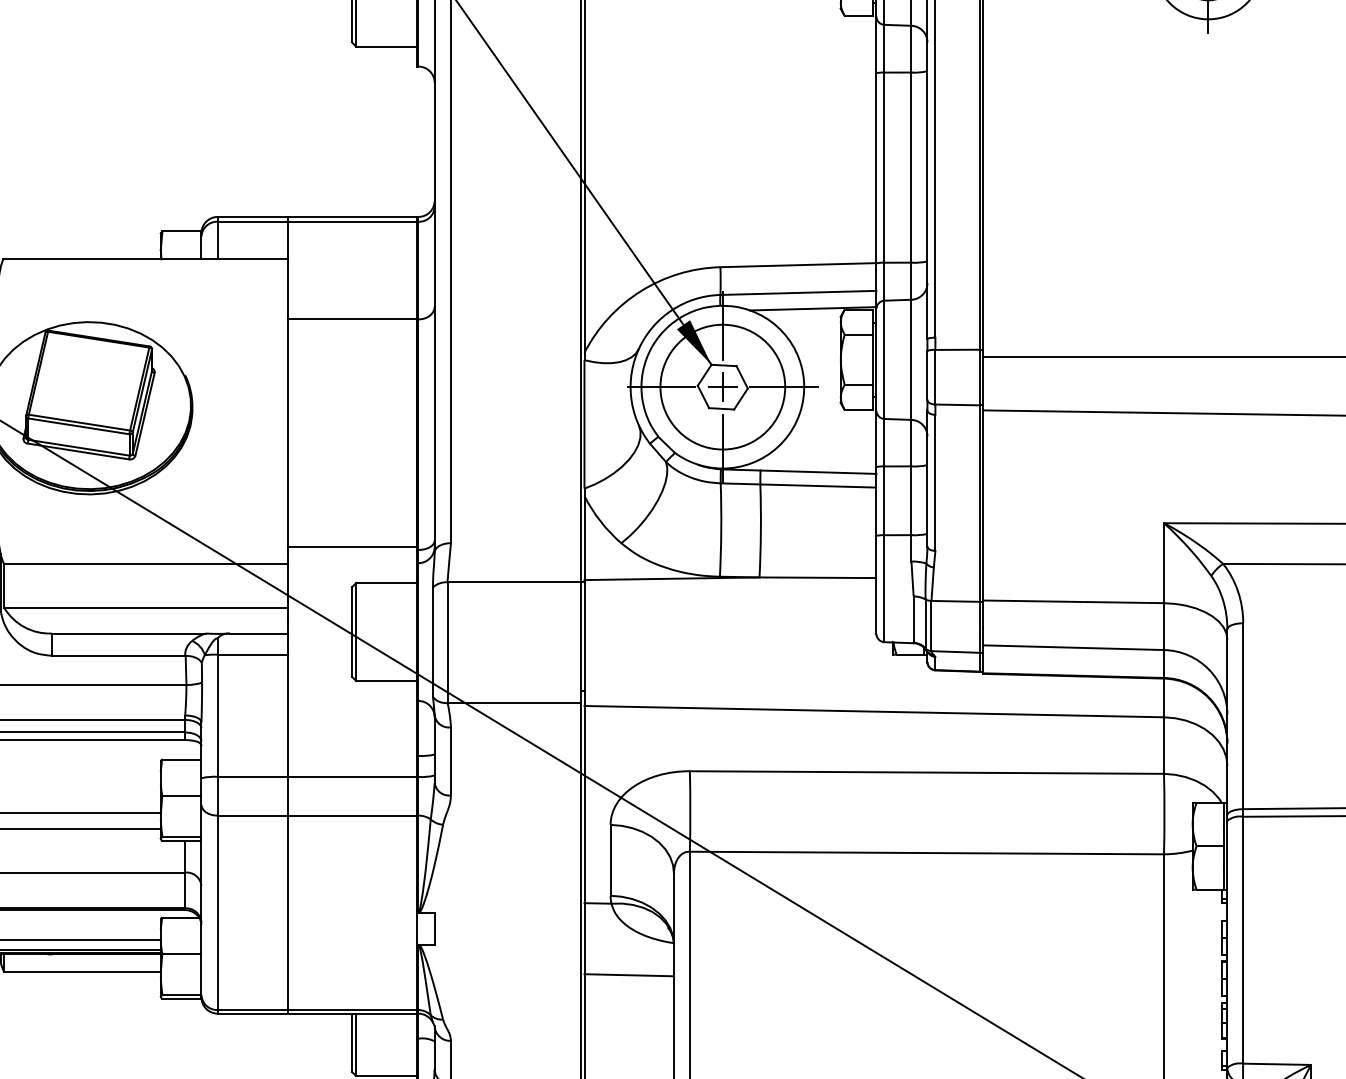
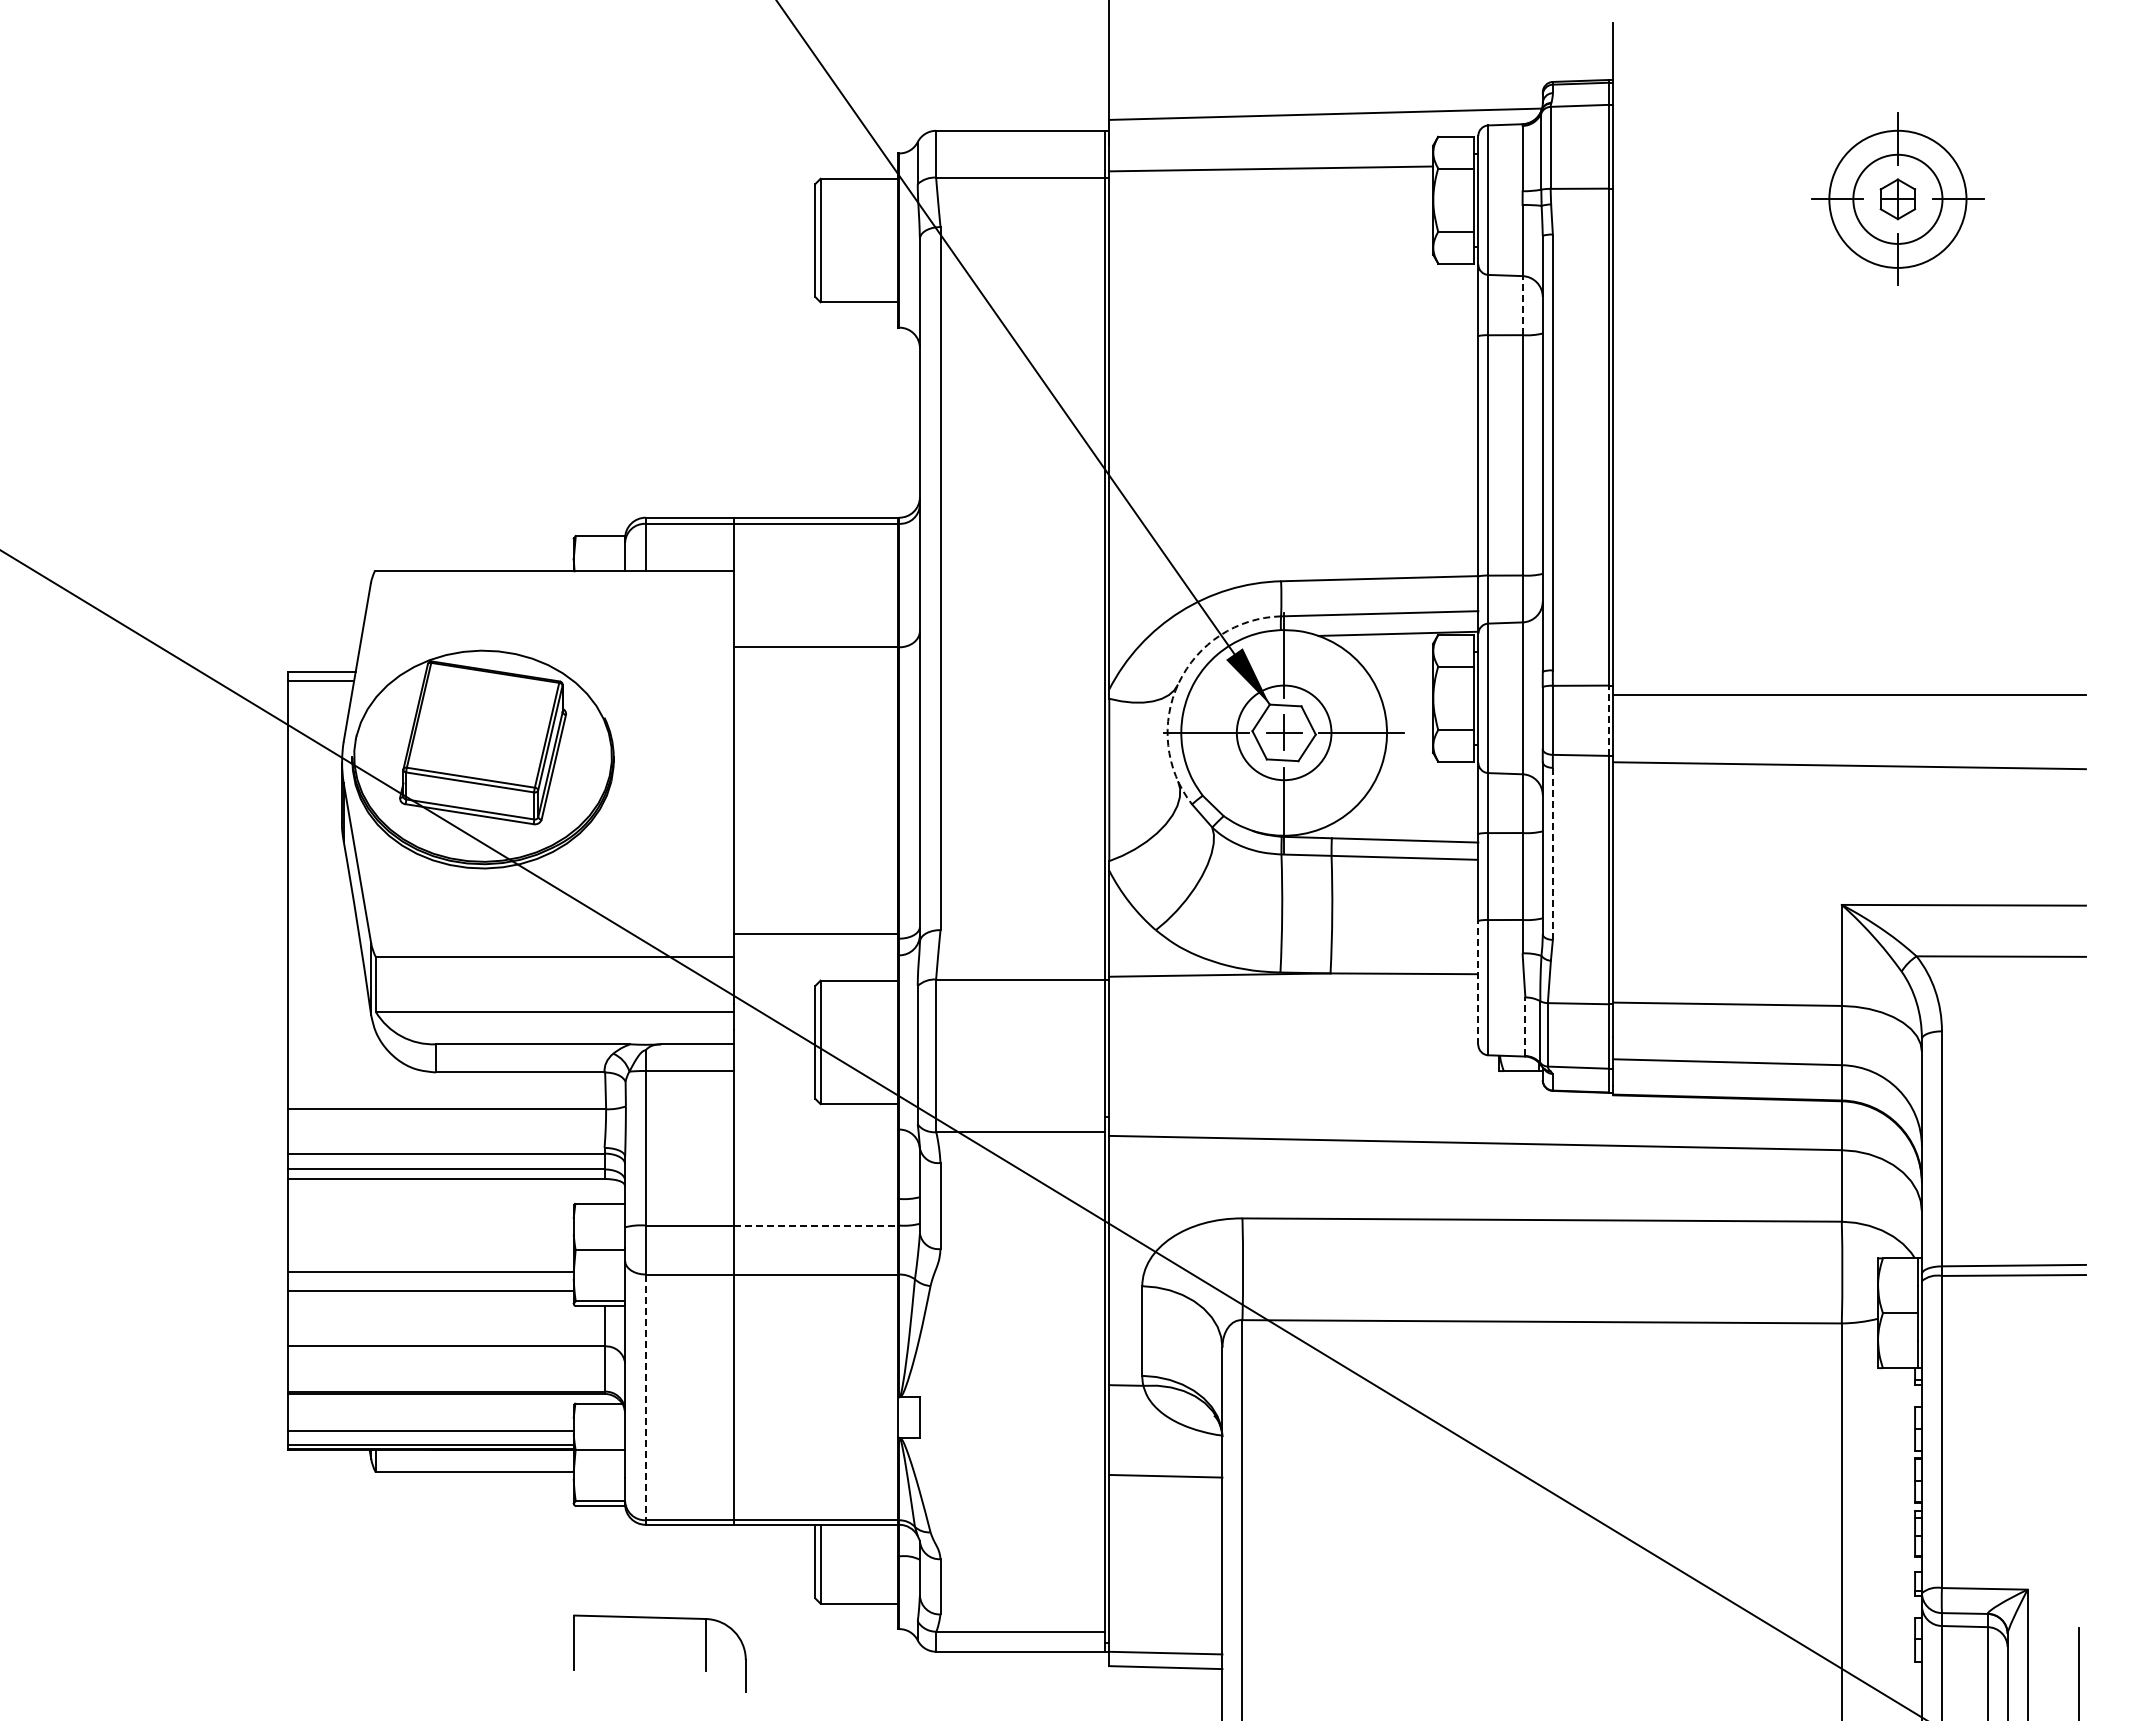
line: (911, 49) -> (1522, 305), solid -> dashed
arc: (639, 348) -> (1178, 683), solid -> dashed
line: (979, 377) -> (1608, 720), solid -> dashed
circle: (723, 386) -> (1284, 732), size x0.6
line: (935, 483) -> (1552, 854), solid -> dashed
line: (876, 584) -> (1478, 982), solid -> dashed
line: (913, 619) -> (1525, 1026), solid -> dashed
line: (352, 776) -> (815, 1225), solid -> dashed
line: (217, 912) -> (645, 1397), solid -> dashed

